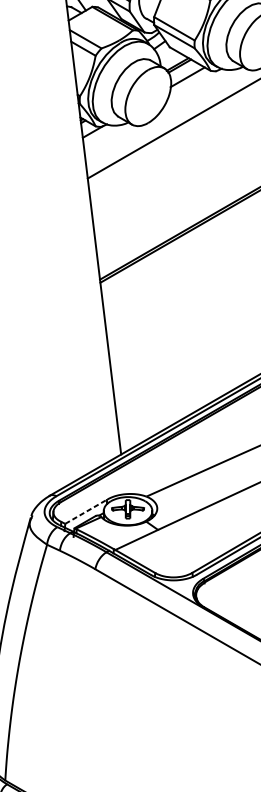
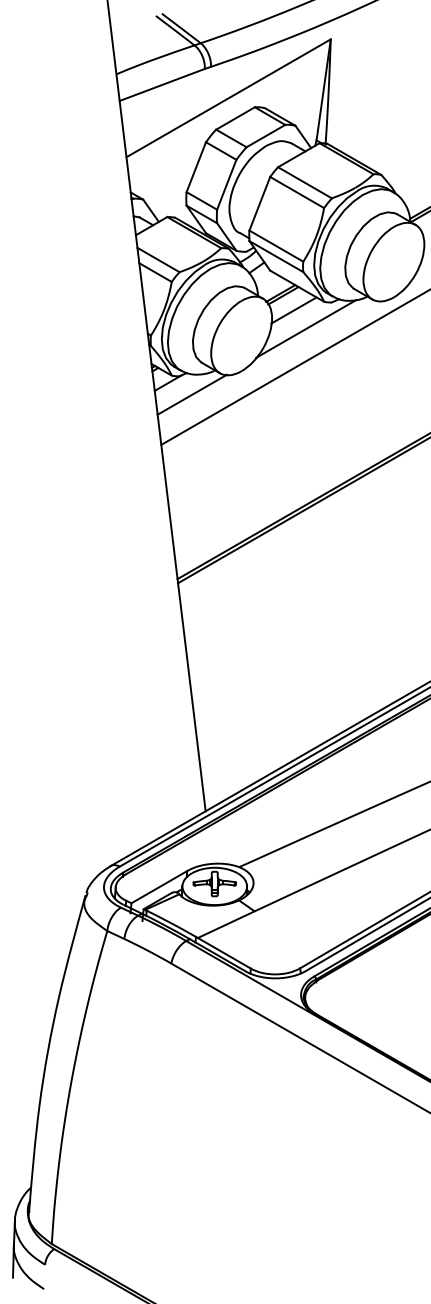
line: (197, 90) -> (306, 328), added
line: (111, 140) -> (192, 394), added
line: (86, 511) -> (159, 886), dashed -> solid

